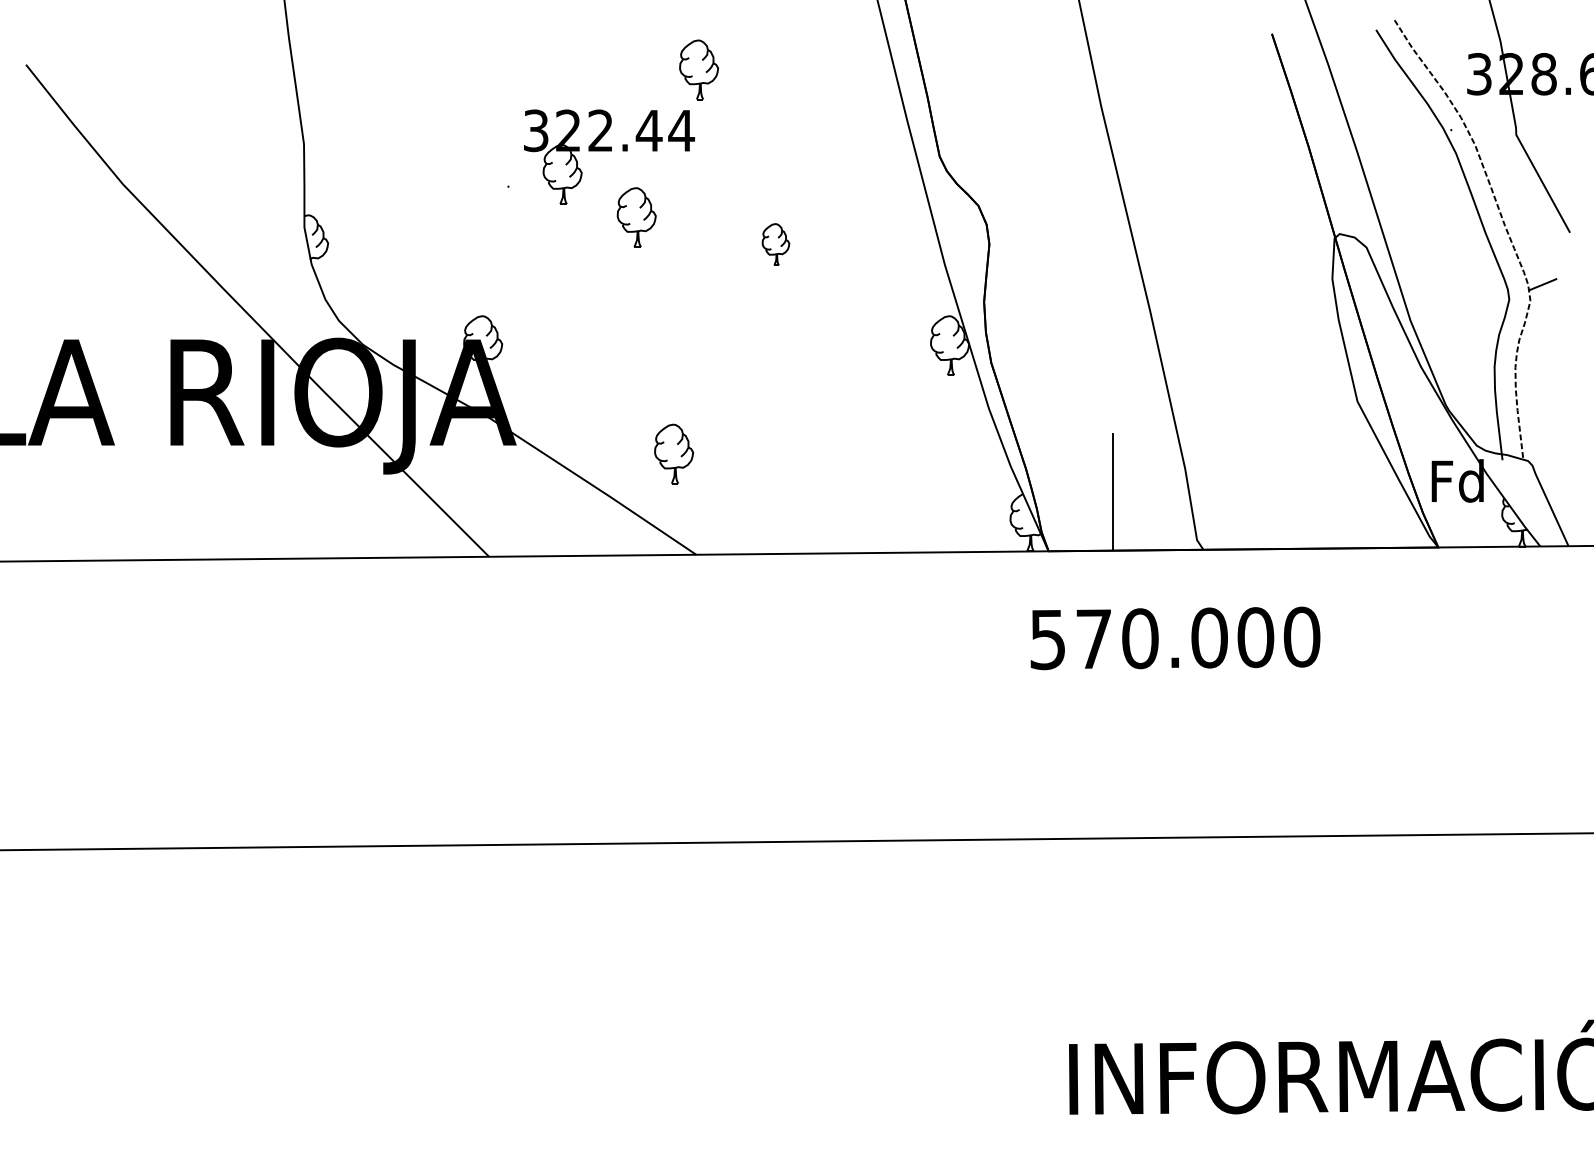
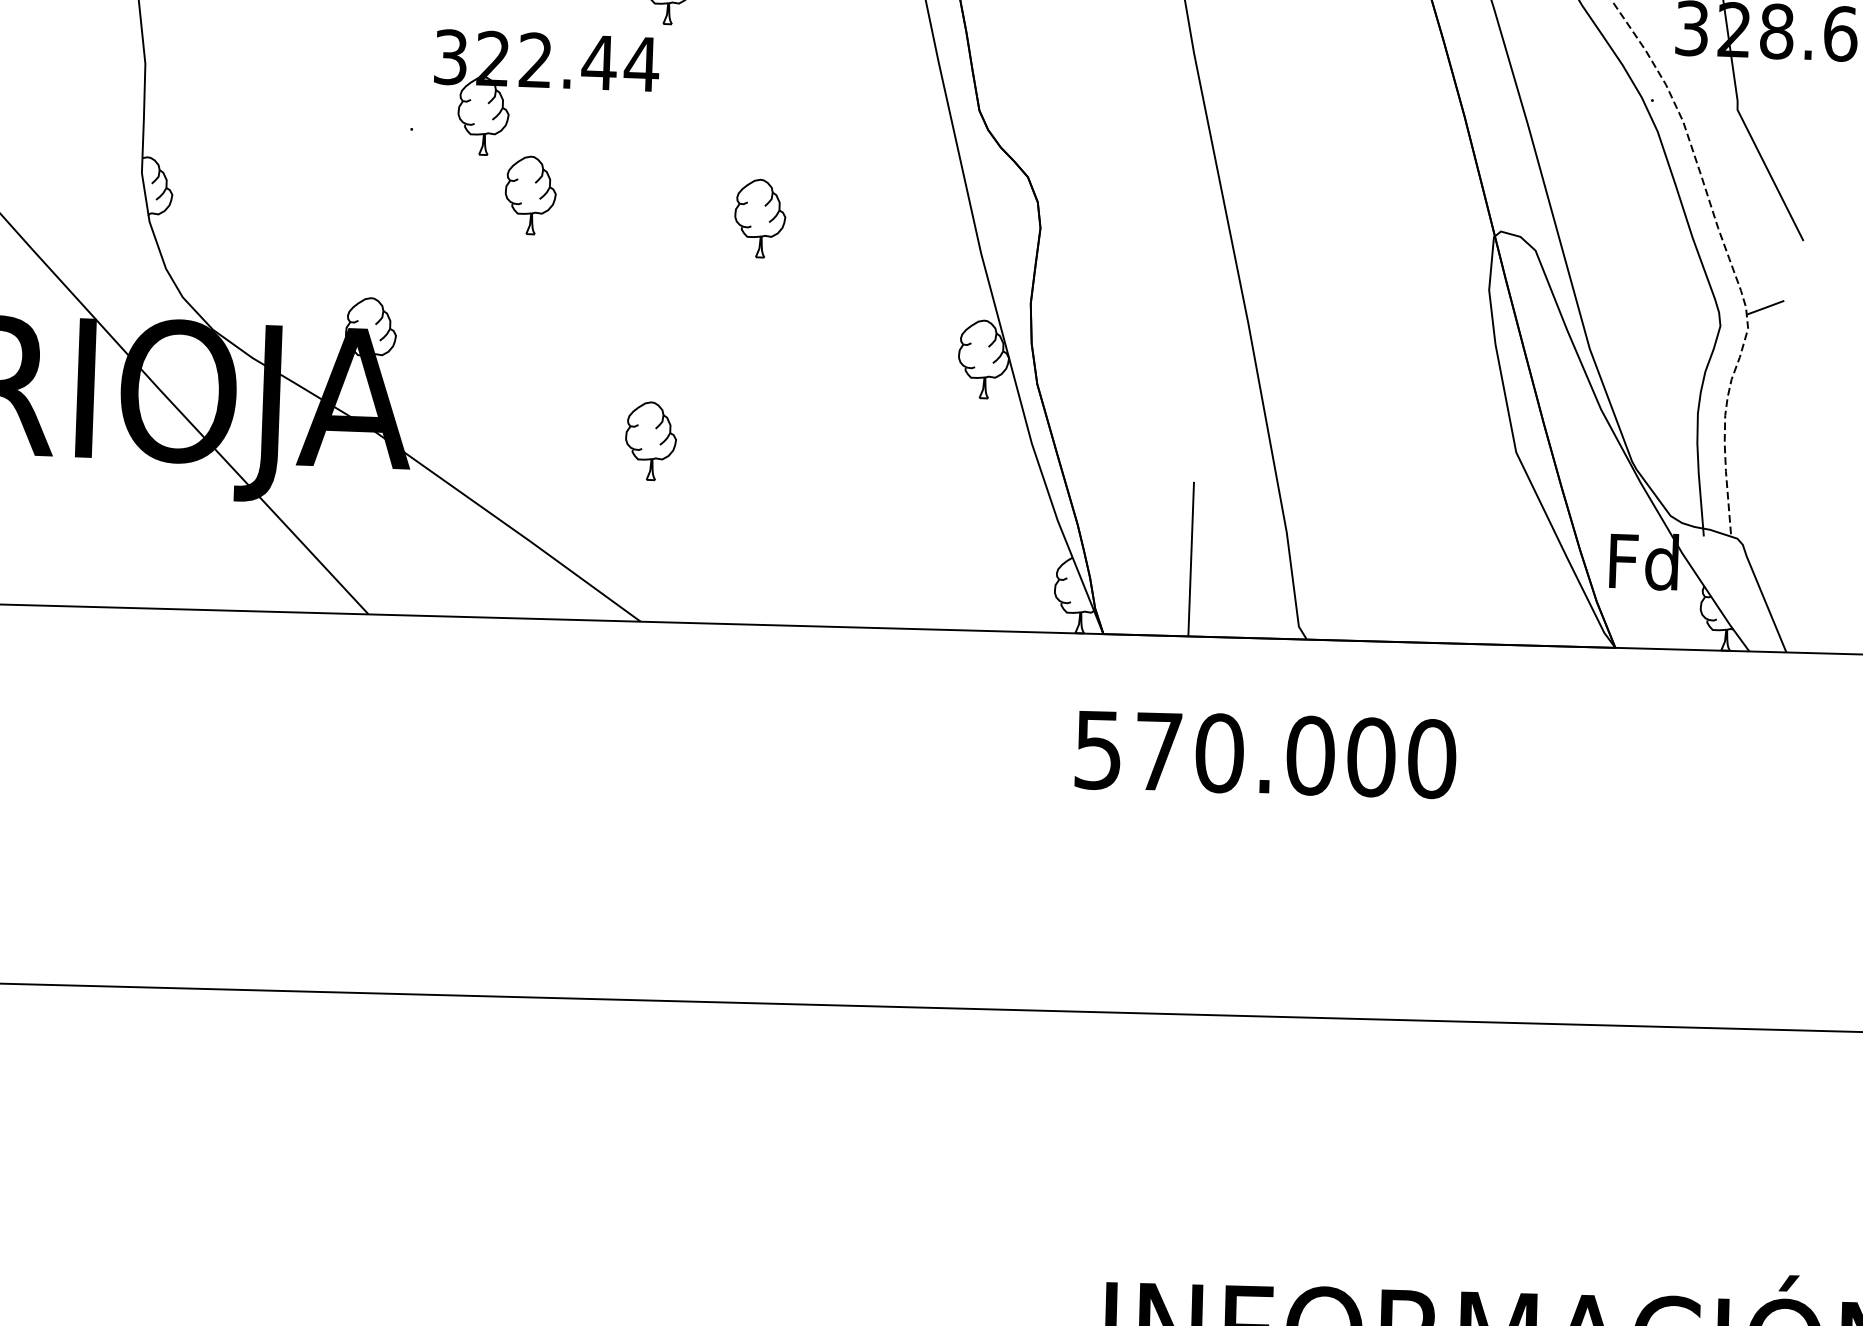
part: (636, 217) -> (530, 195), moved
part: (775, 244) -> (759, 218), size x1.43
part: (674, 453) -> (651, 440), moved

